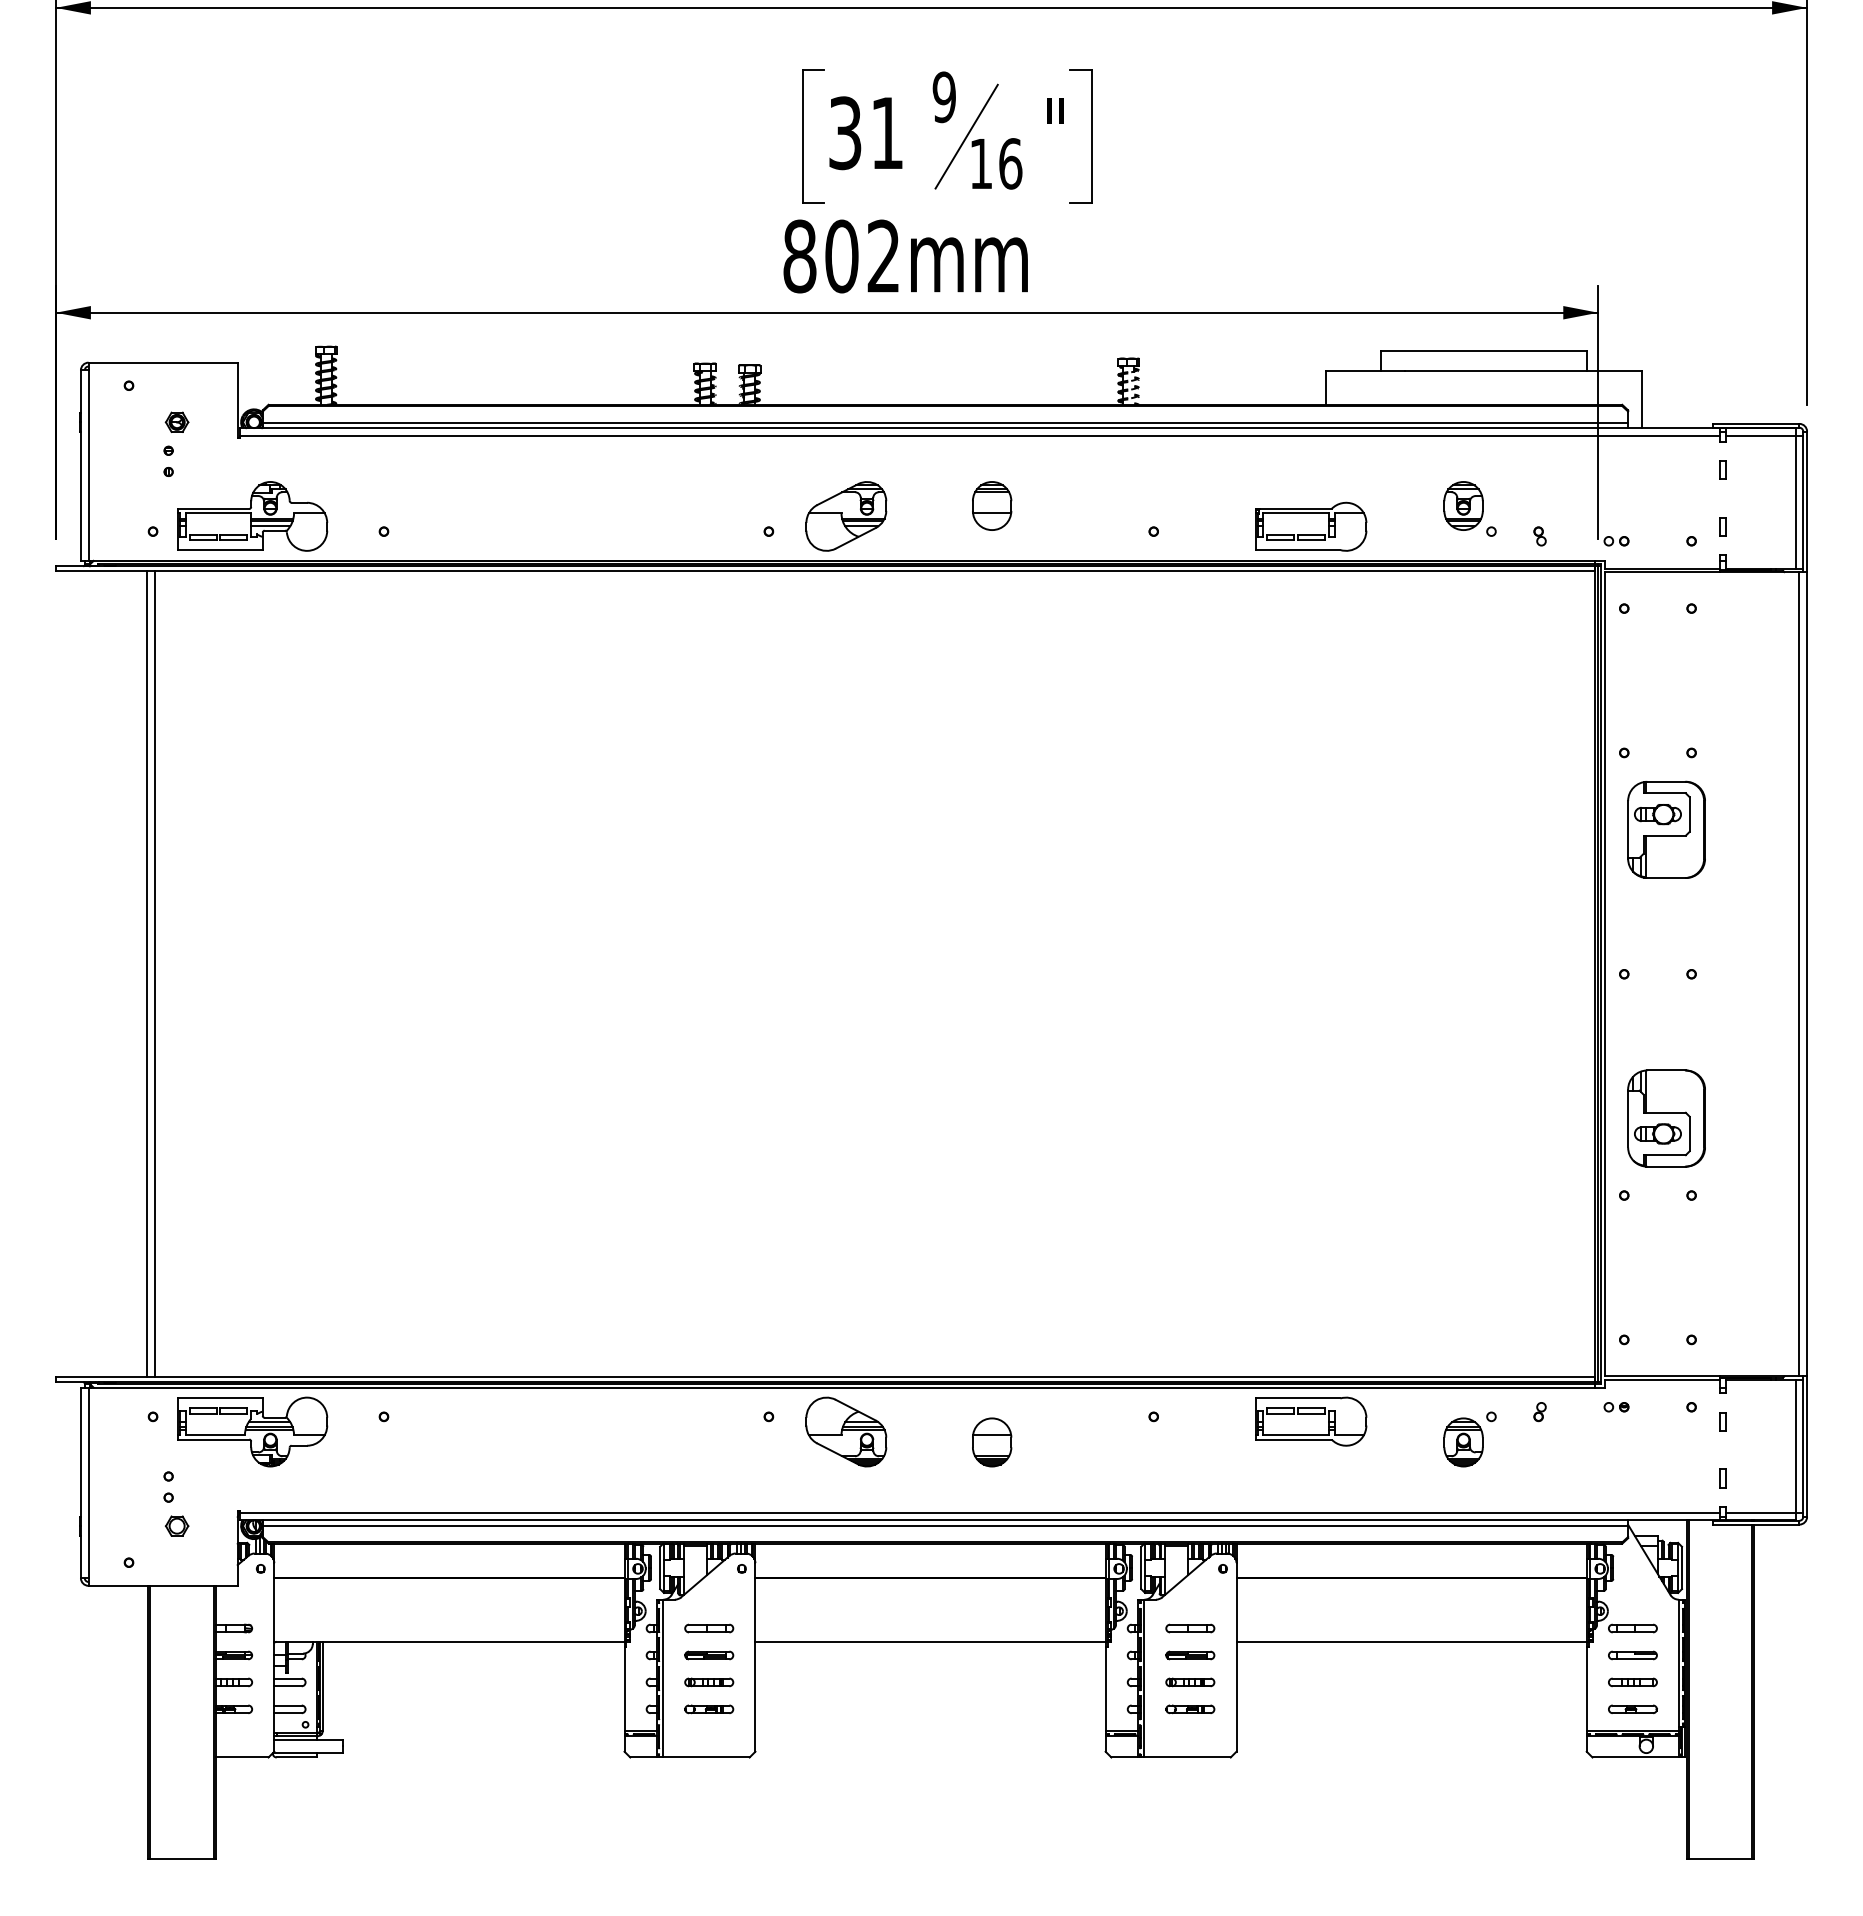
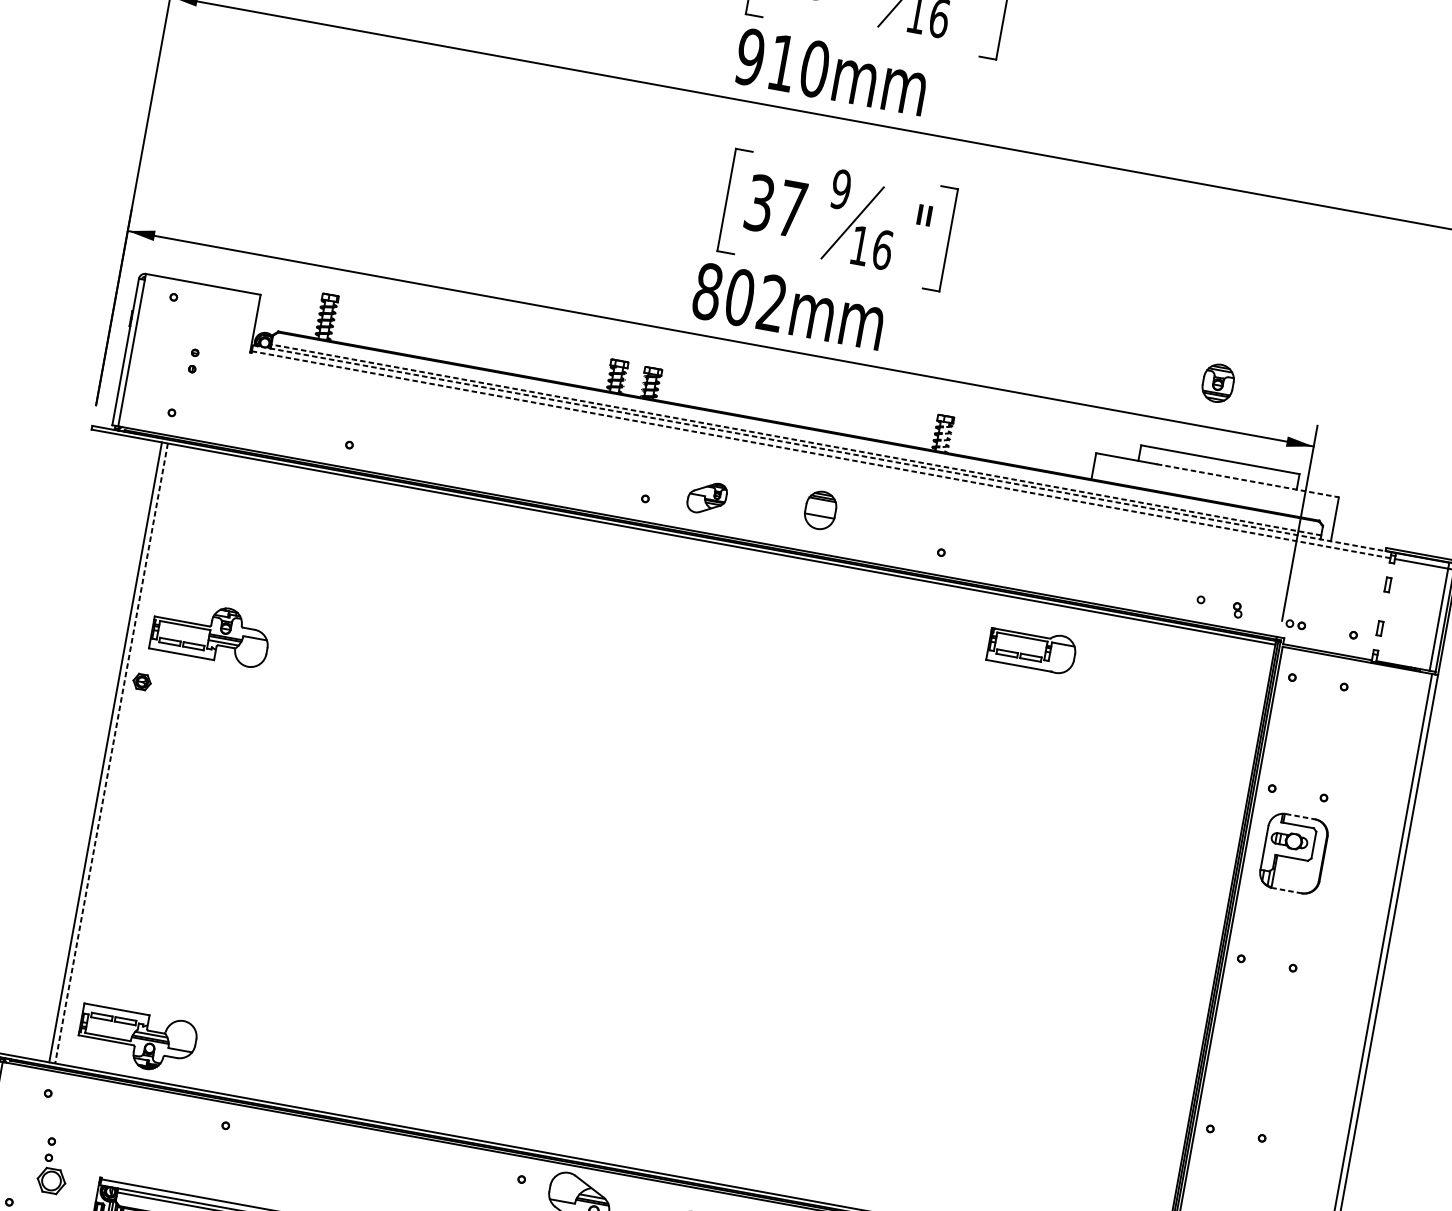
text: (886, 132) -> (791, 208), 31 -> 37
line: (1523, 370) -> (1248, 480), solid -> dashed
part: (176, 421) -> (141, 681), moved
line: (945, 422) -> (796, 439), solid -> dashed
line: (979, 428) -> (821, 449), solid -> dashed
line: (979, 435) -> (820, 454), solid -> dashed
part: (1463, 505) -> (1218, 382), moved
part: (252, 516) -> (210, 632), moved
part: (846, 516) -> (707, 498), size x0.6
part: (1311, 526) -> (1032, 649), moved
line: (1667, 781) -> (1301, 816), solid -> dashed
line: (1666, 878) -> (1287, 891), solid -> dashed
line: (154, 974) -> (111, 753), solid -> dashed
part: (1666, 1118) -> (1253, 1075), removed
part: (252, 1431) -> (137, 1039), moved
part: (176, 1525) -> (51, 1180), size x1.6

